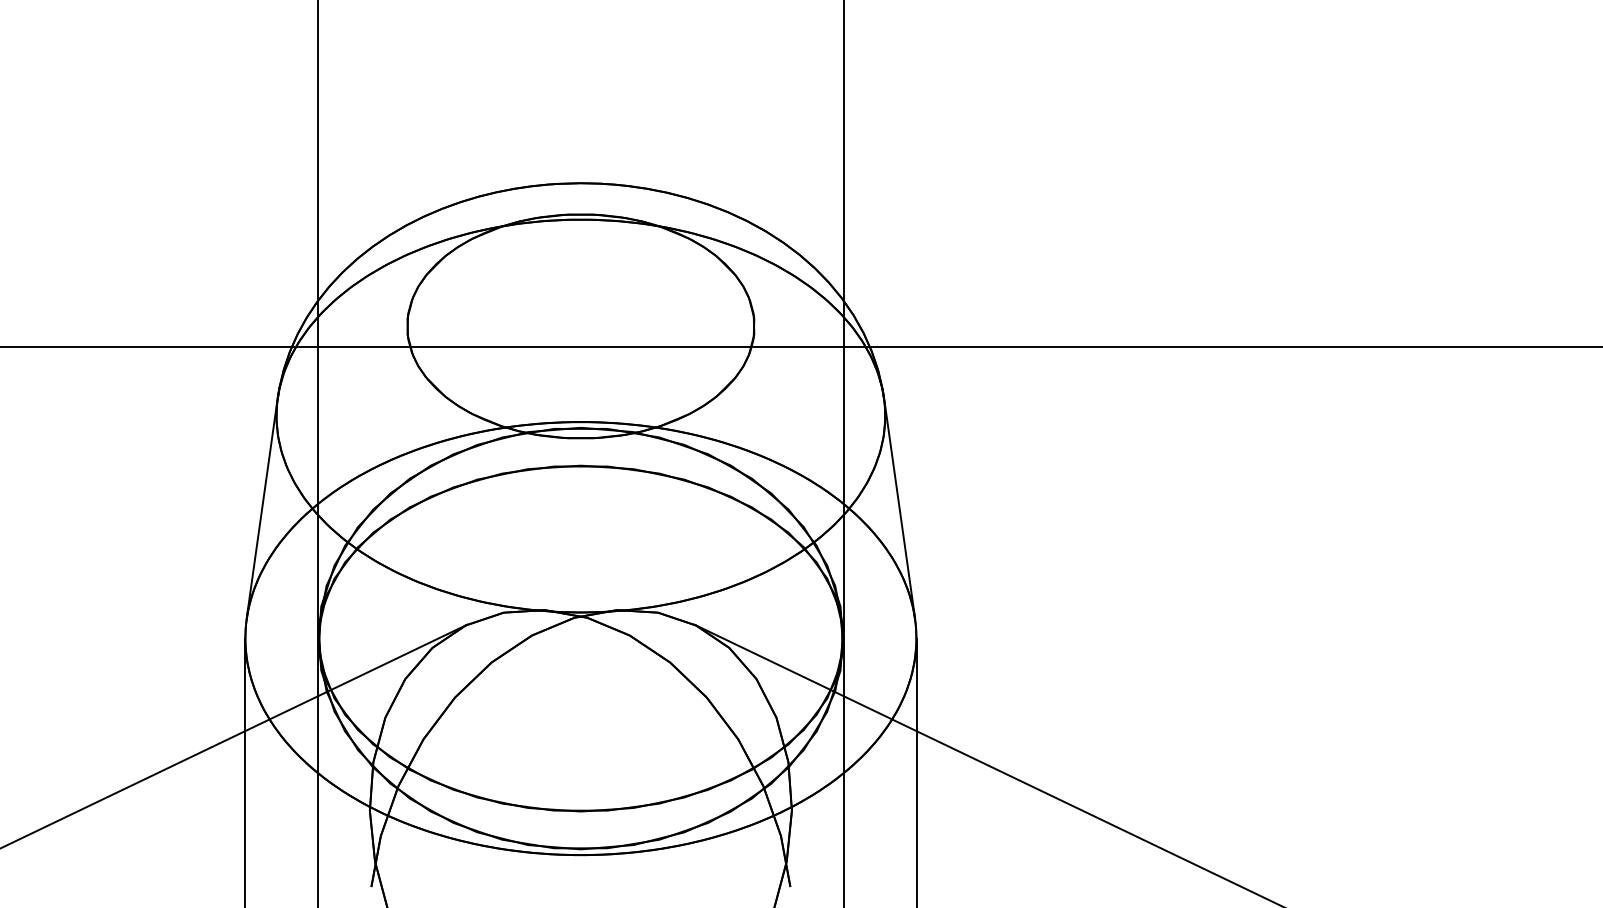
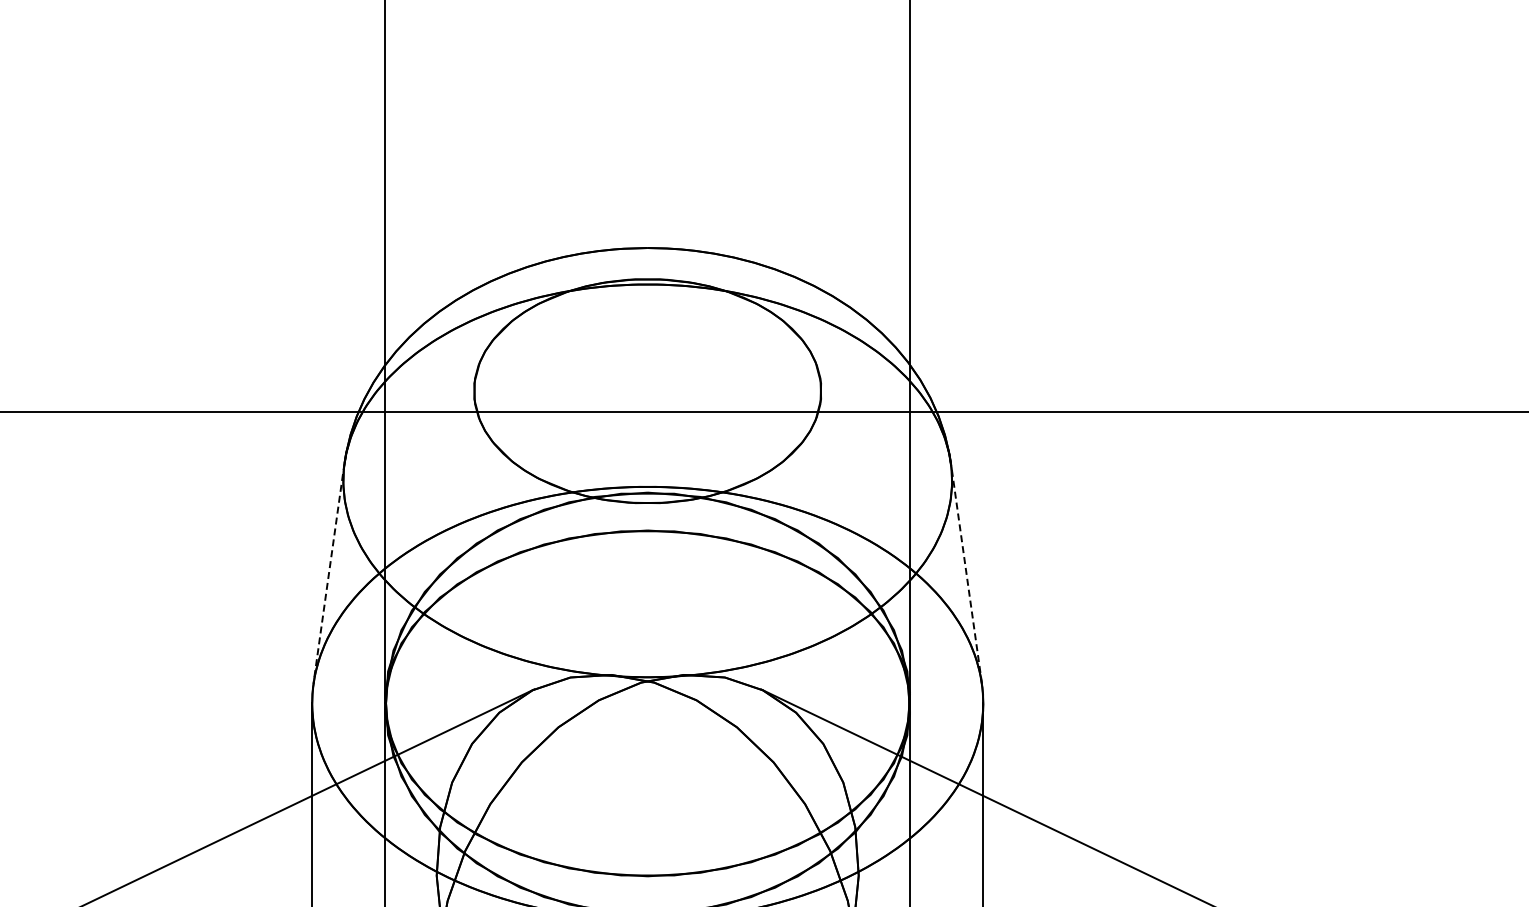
line: (899, 508) -> (966, 573), solid -> dashed
line: (262, 509) -> (329, 574), solid -> dashed

